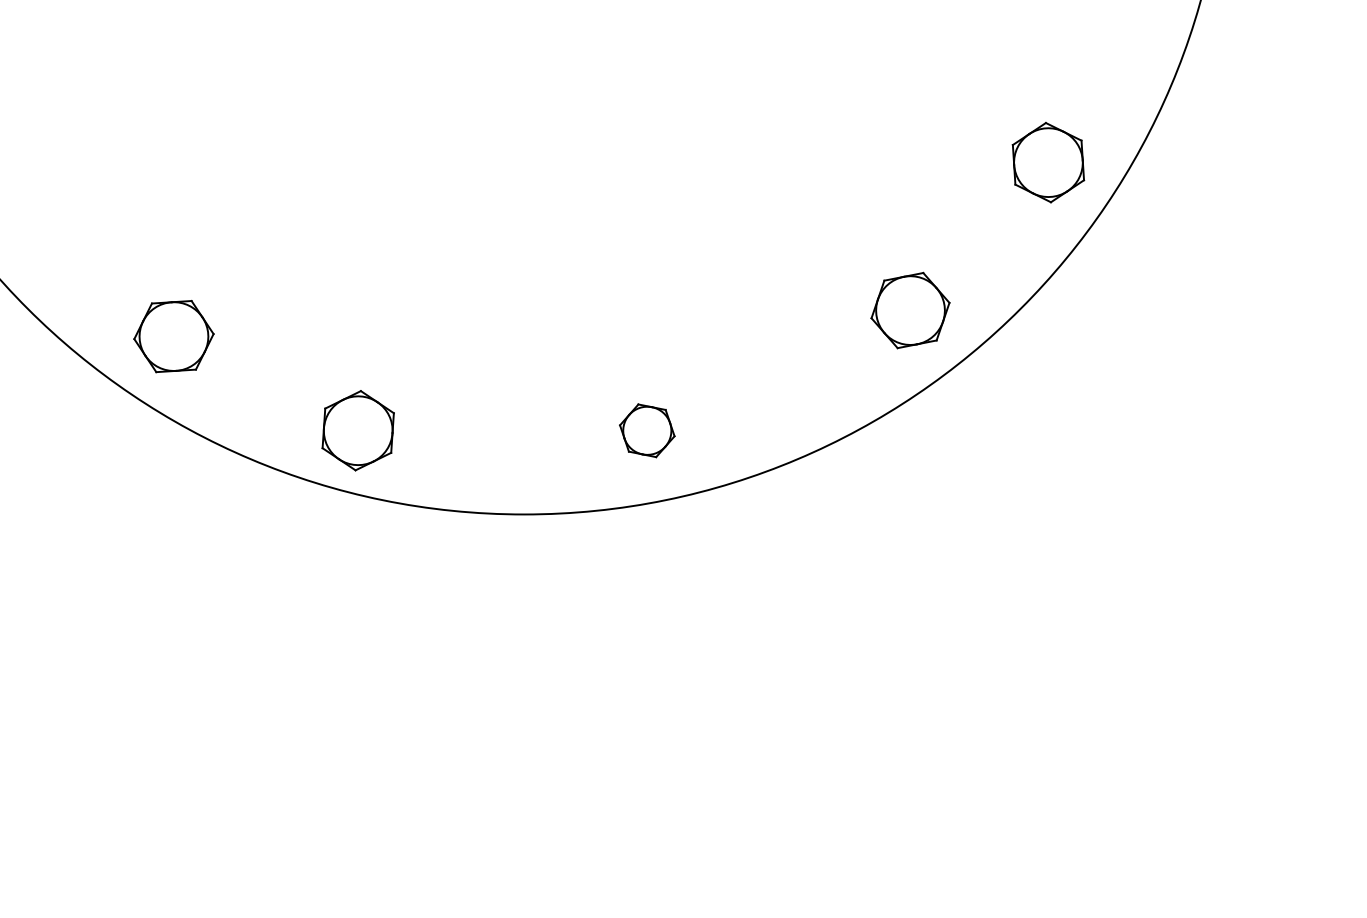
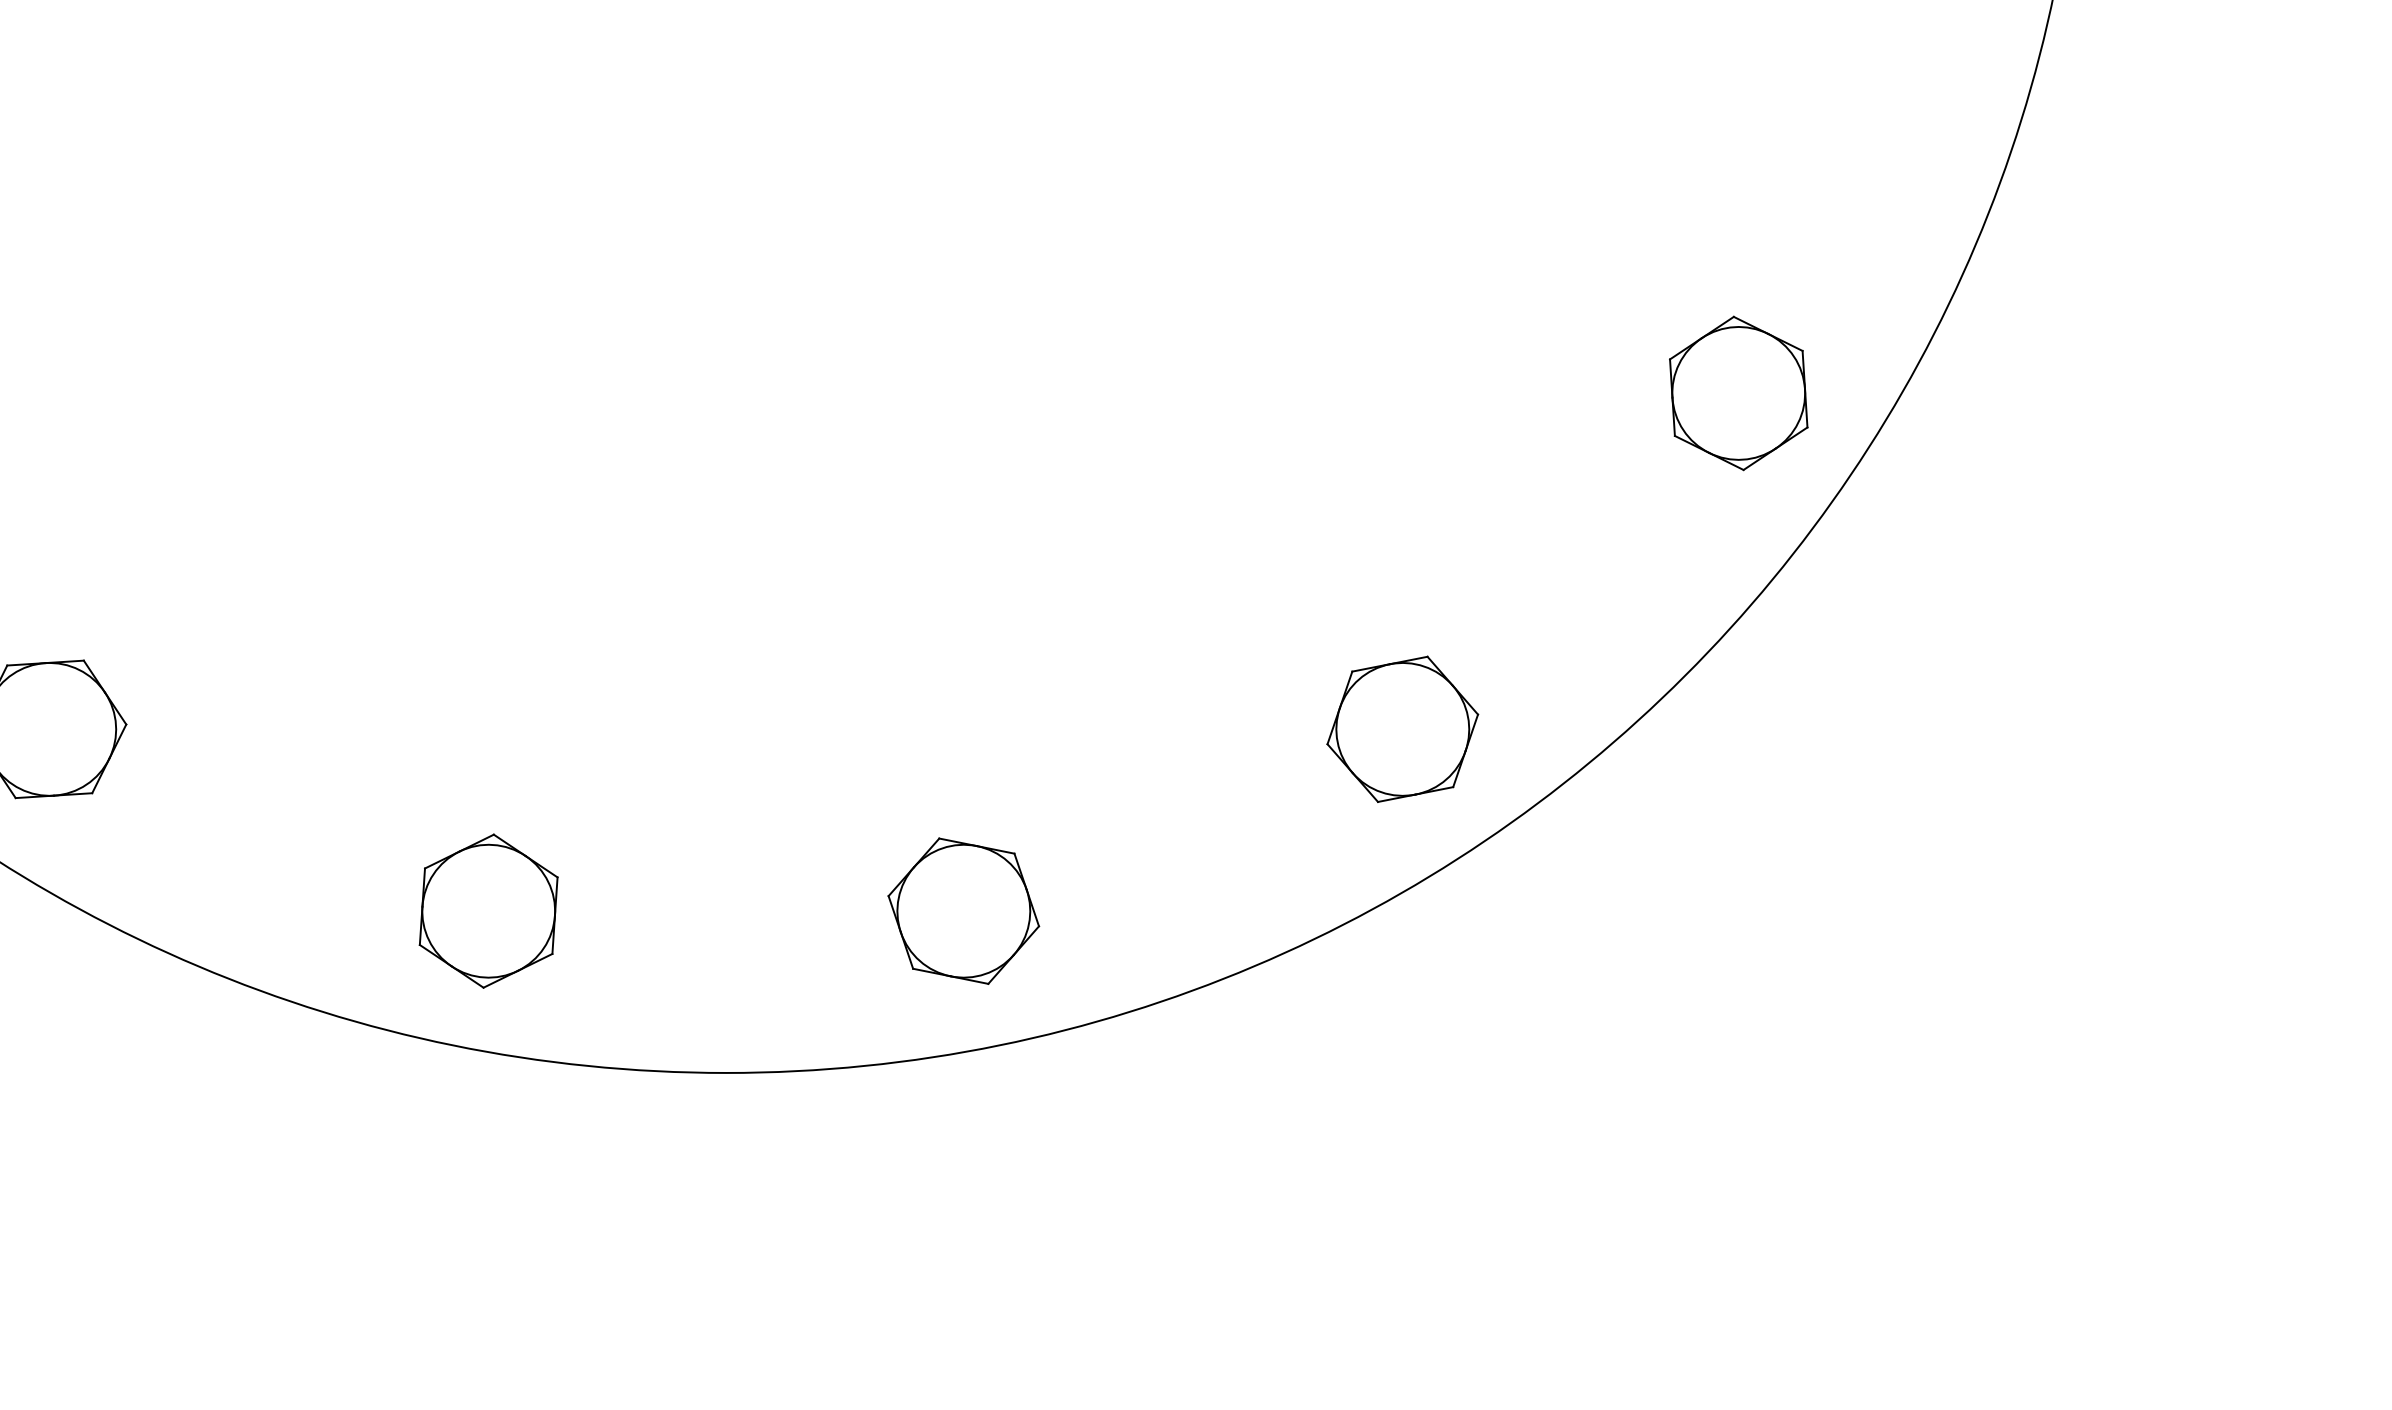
part: (910, 310) -> (1402, 729), moved
part: (357, 430) -> (487, 910), moved
part: (647, 430) -> (964, 910), size x1.43

